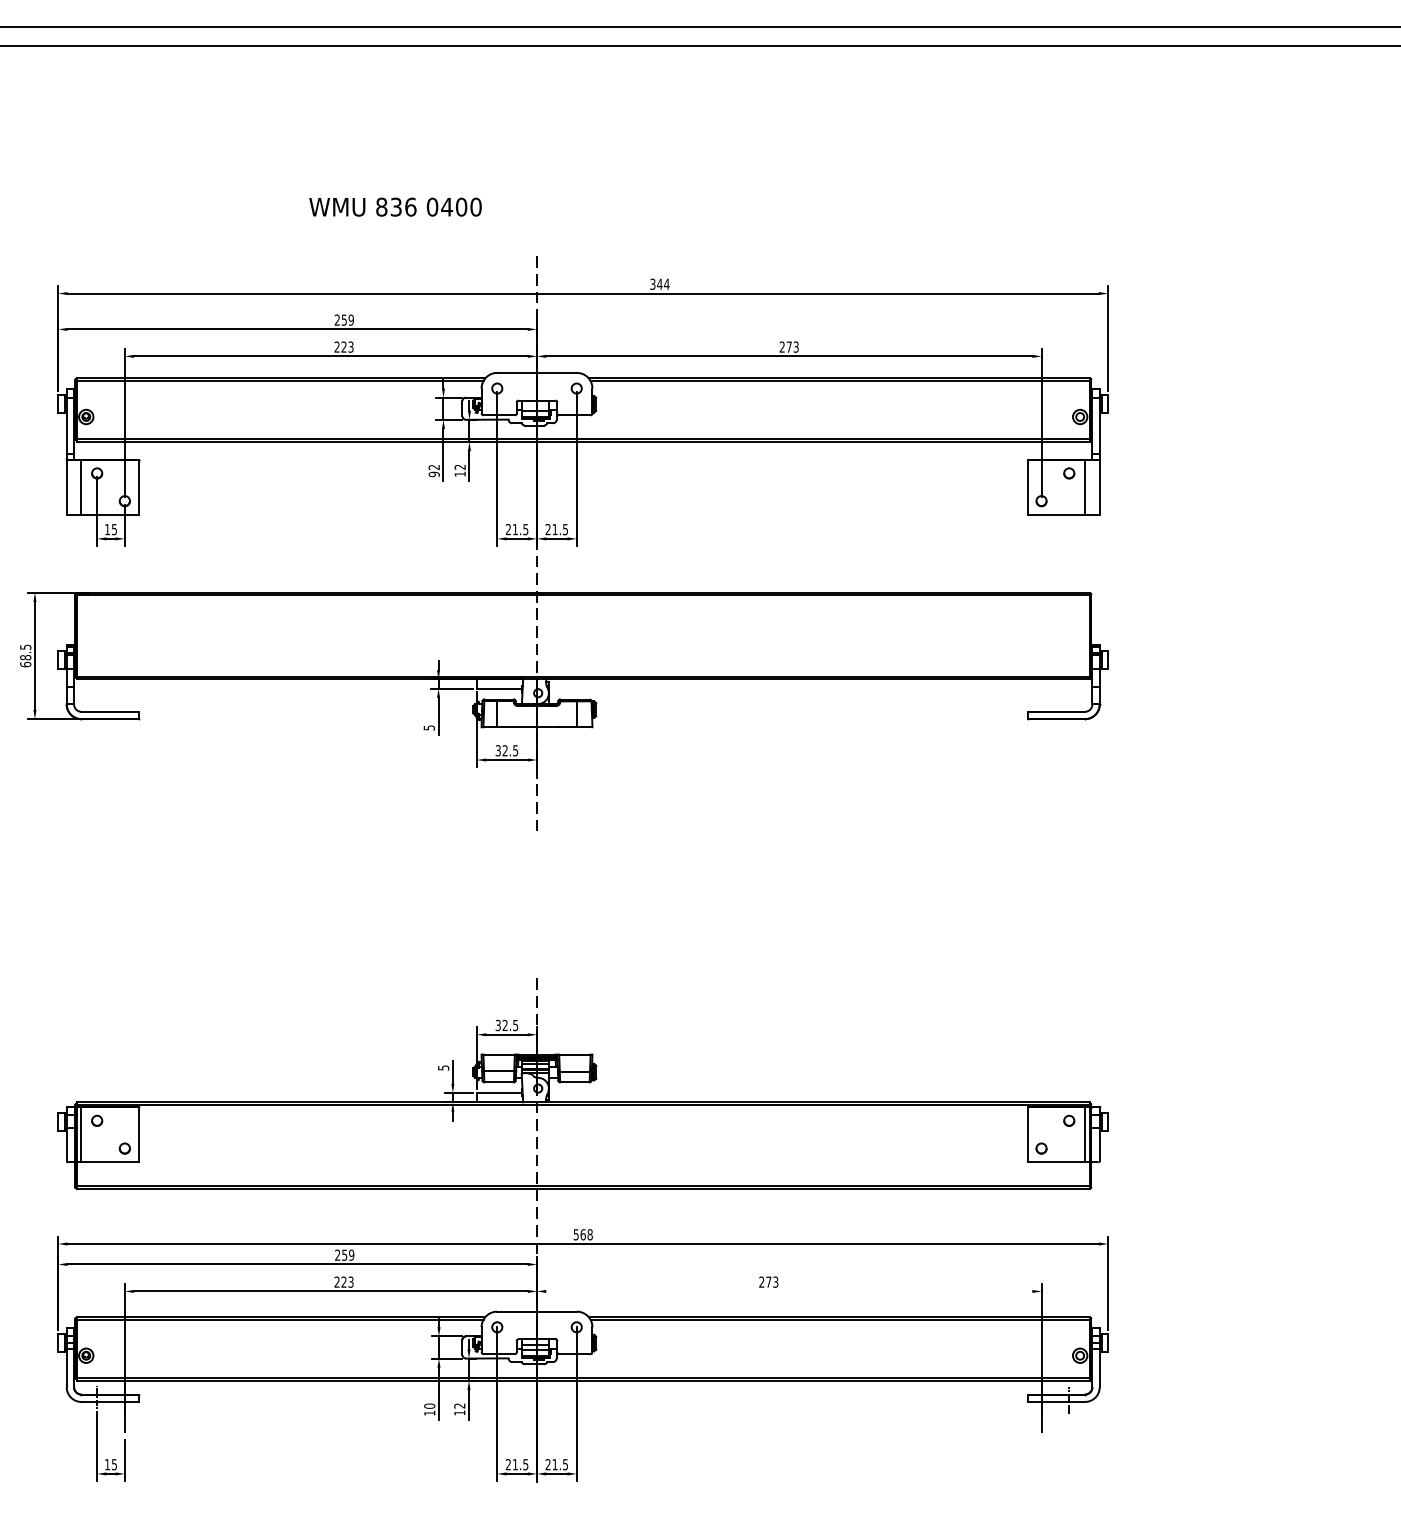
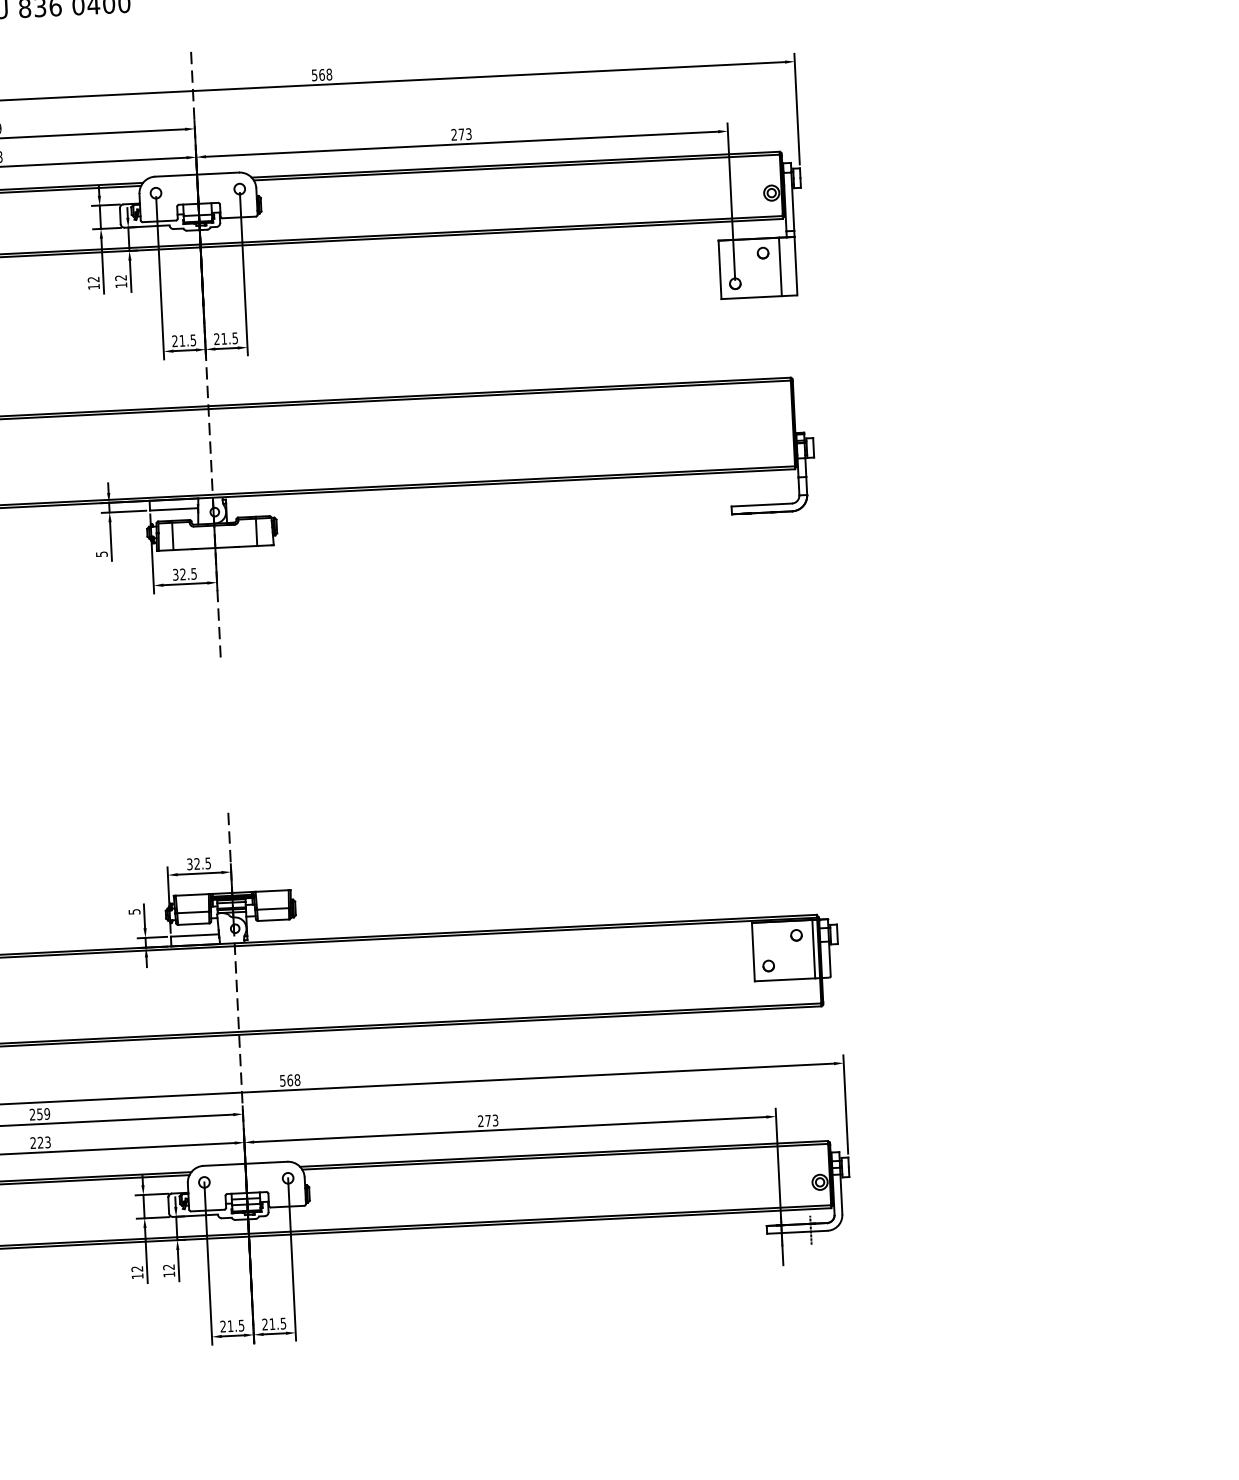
text: (659, 283) -> (321, 74), 344 -> 568
text: (433, 474) -> (93, 287), 92 -> 12
line: (789, 1291) -> (510, 1129), added
text: (429, 1405) -> (137, 1268), 10 -> 12

